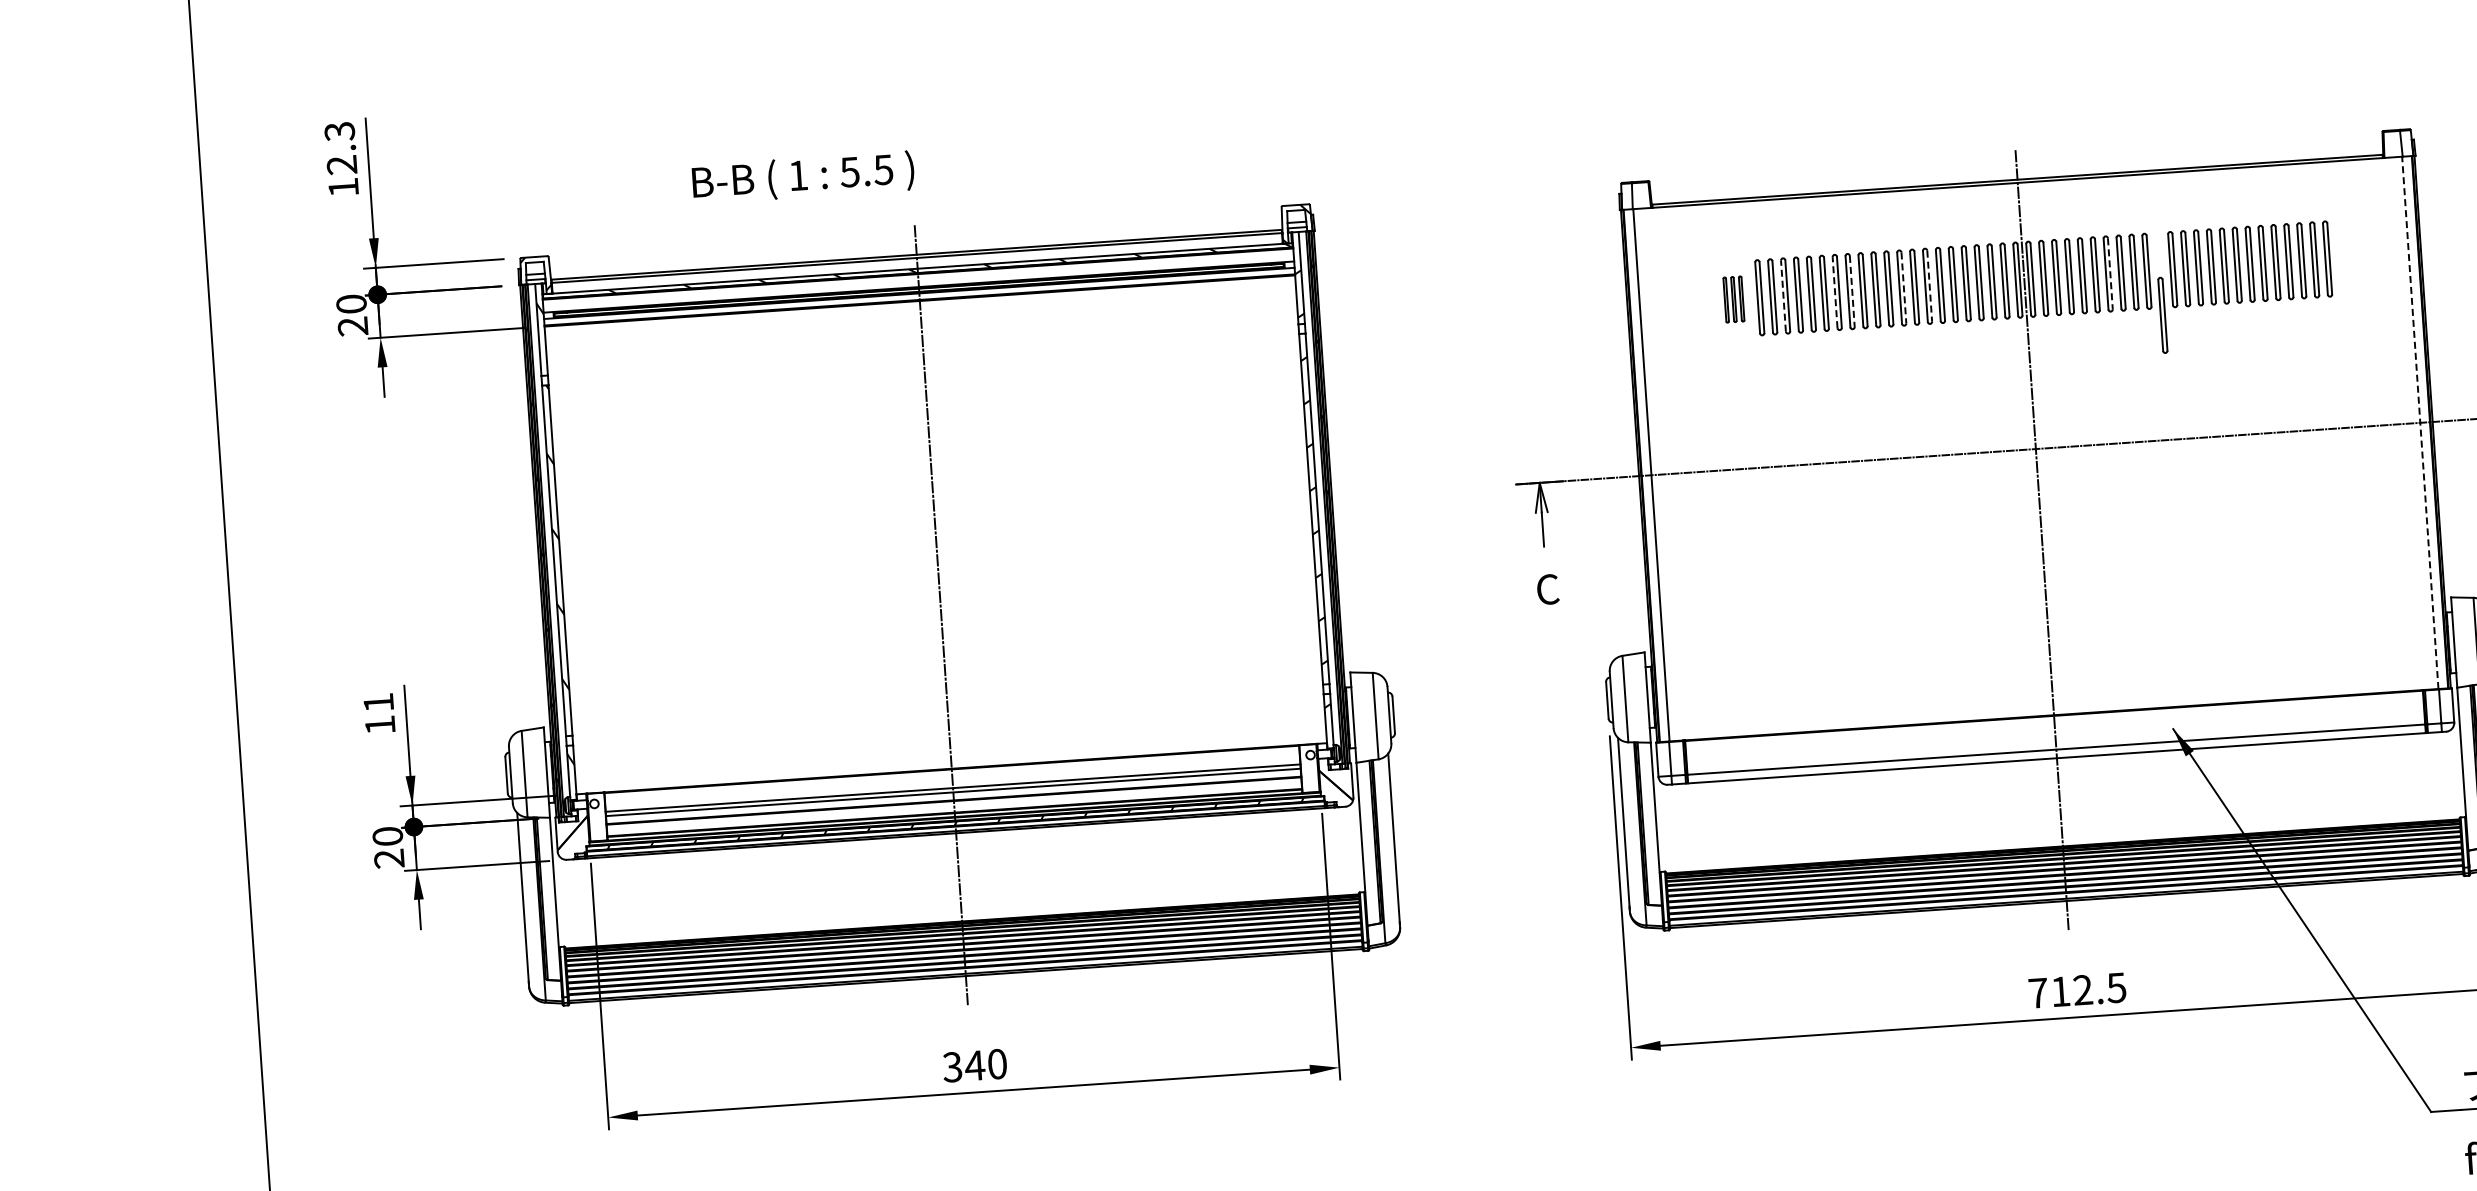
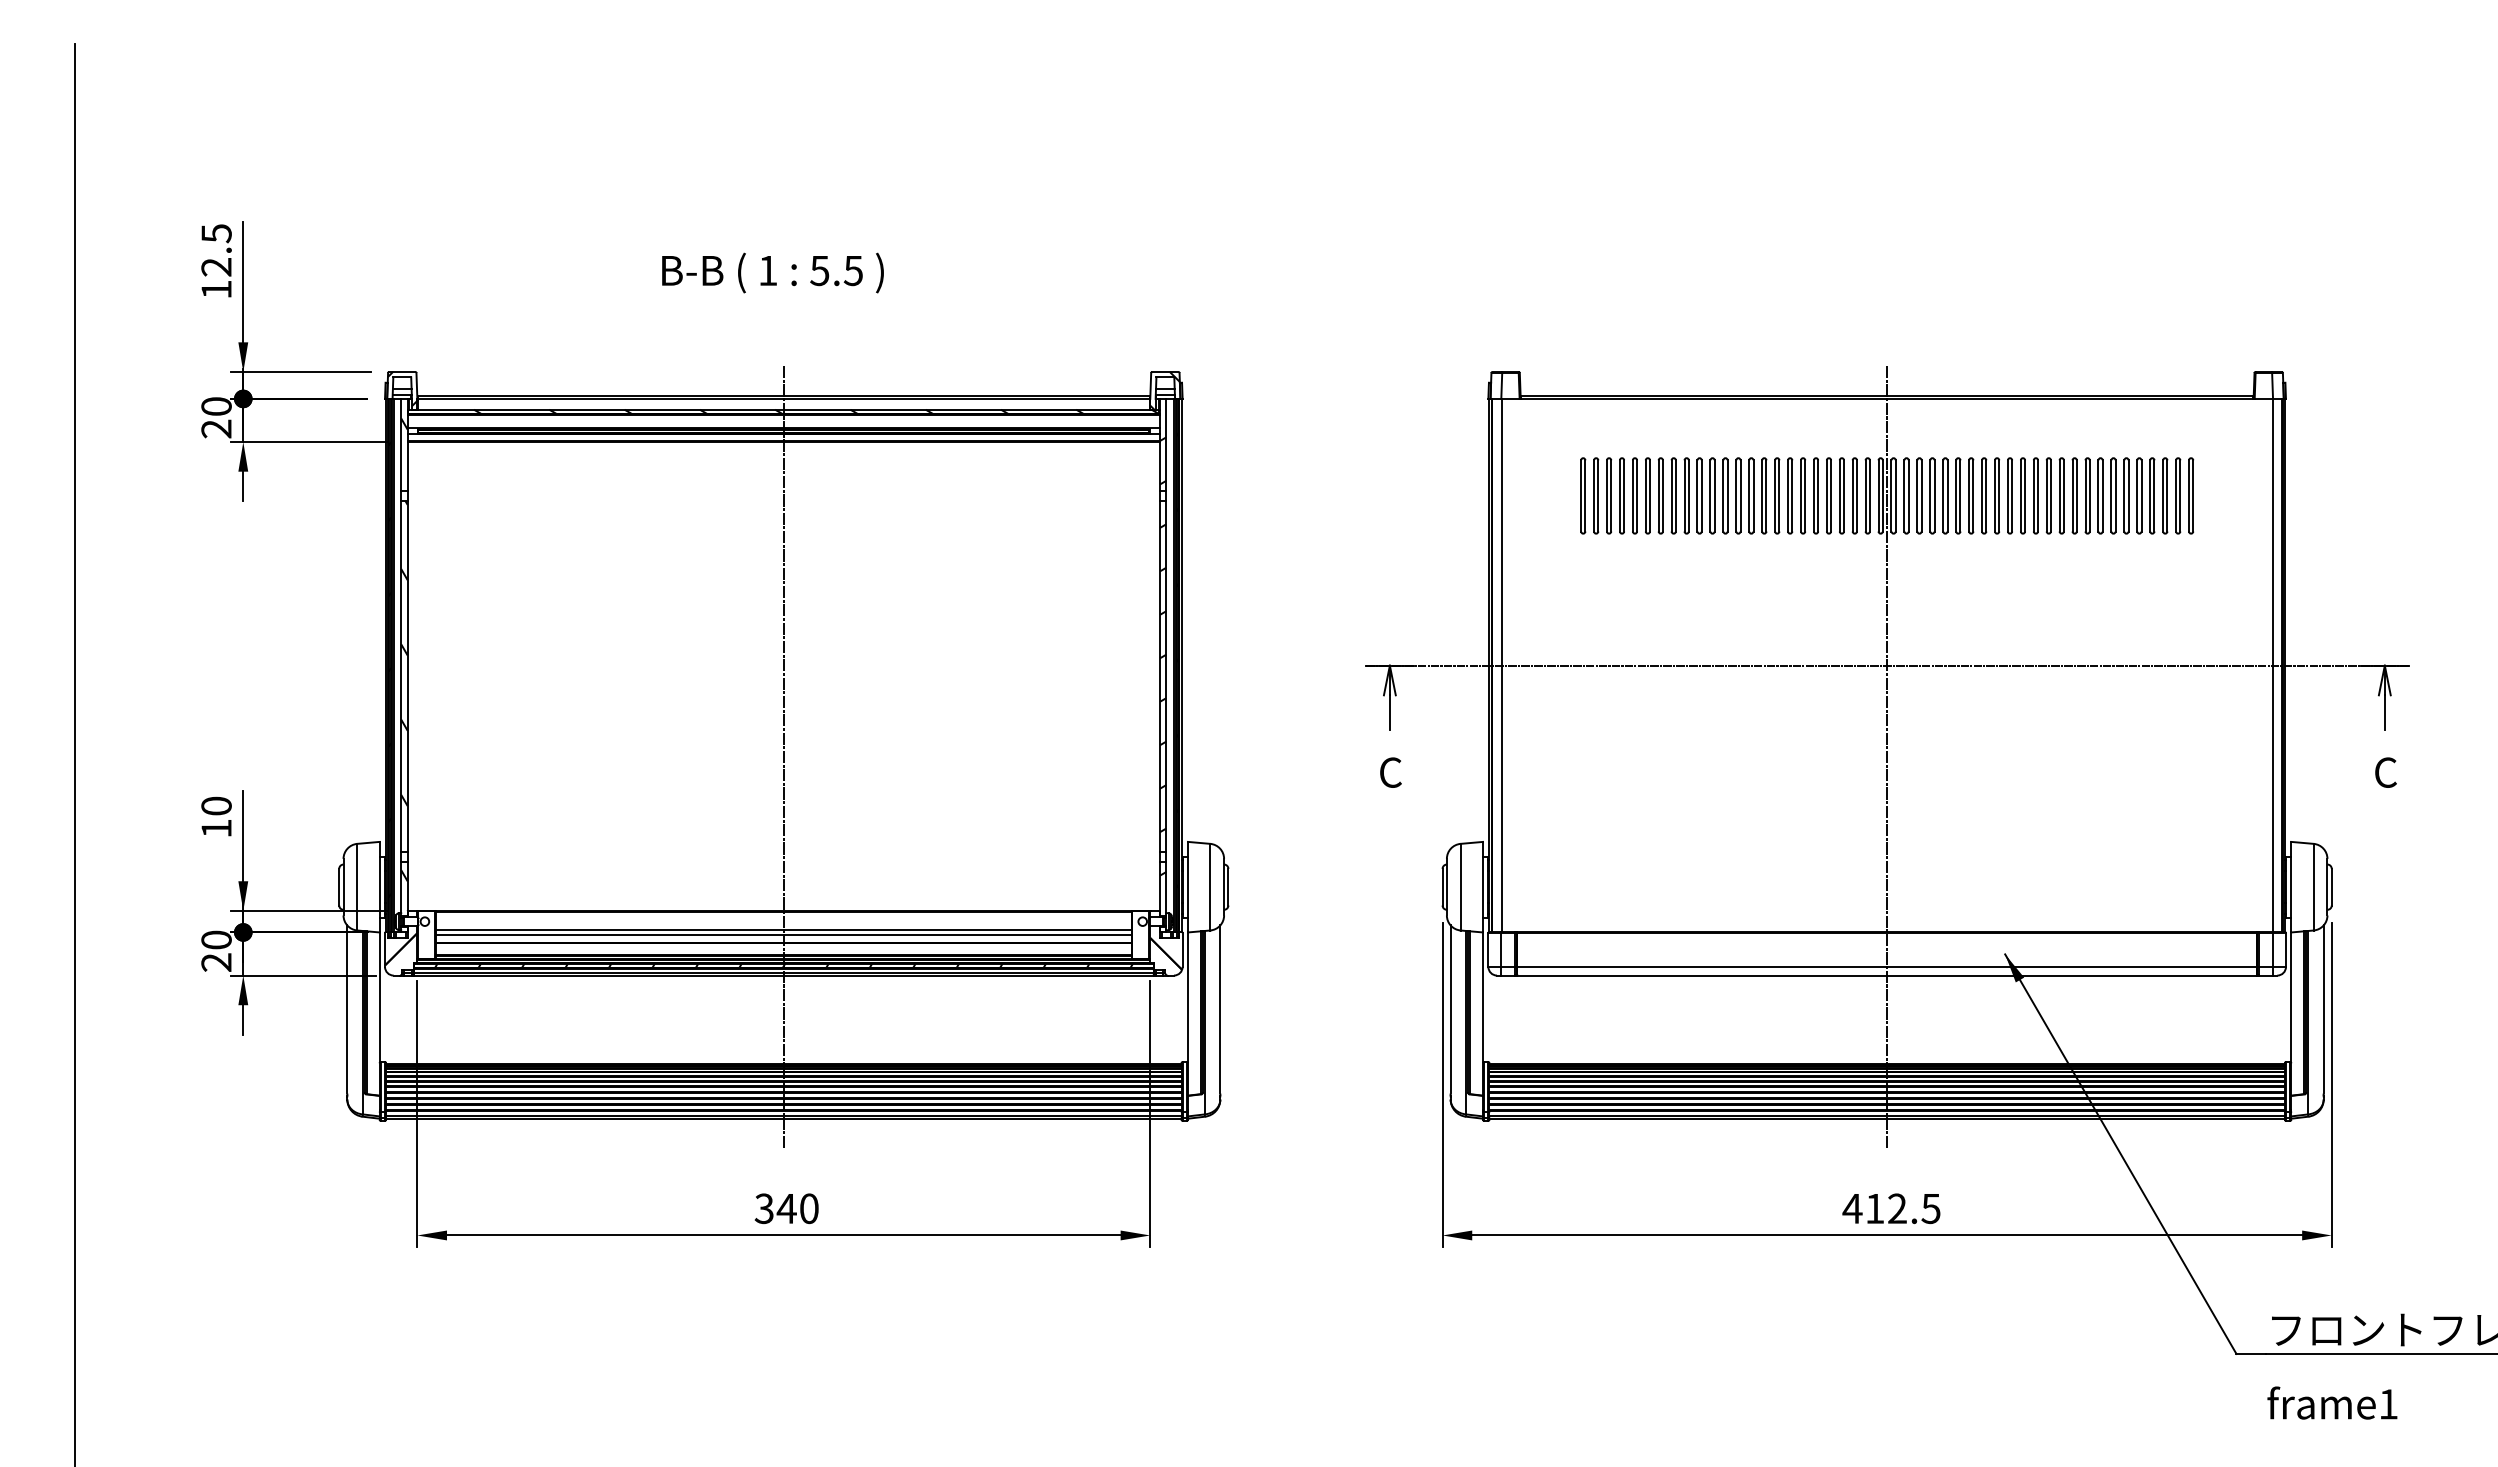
text: (339, 131) -> (216, 233), 12.3 -> 12.5
text: (802, 177) -> (772, 272), moved
line: (2110, 273) -> (1973, 495), dashed -> solid
line: (1929, 285) -> (1792, 495), dashed -> solid
line: (1903, 287) -> (1766, 495), dashed -> solid
line: (1852, 291) -> (1714, 495), dashed -> solid
line: (1835, 292) -> (1697, 495), dashed -> solid
line: (1783, 295) -> (1645, 495), dashed -> solid
part: (1733, 299) -> (1595, 495), size x1.67
part: (2162, 314) -> (2022, 495), moved
line: (2420, 422) -> (2272, 665), dashed -> solid
text: (378, 702) -> (216, 805), 11 -> 10
text: (2038, 992) -> (1852, 1208), 712.5 -> 412.5

